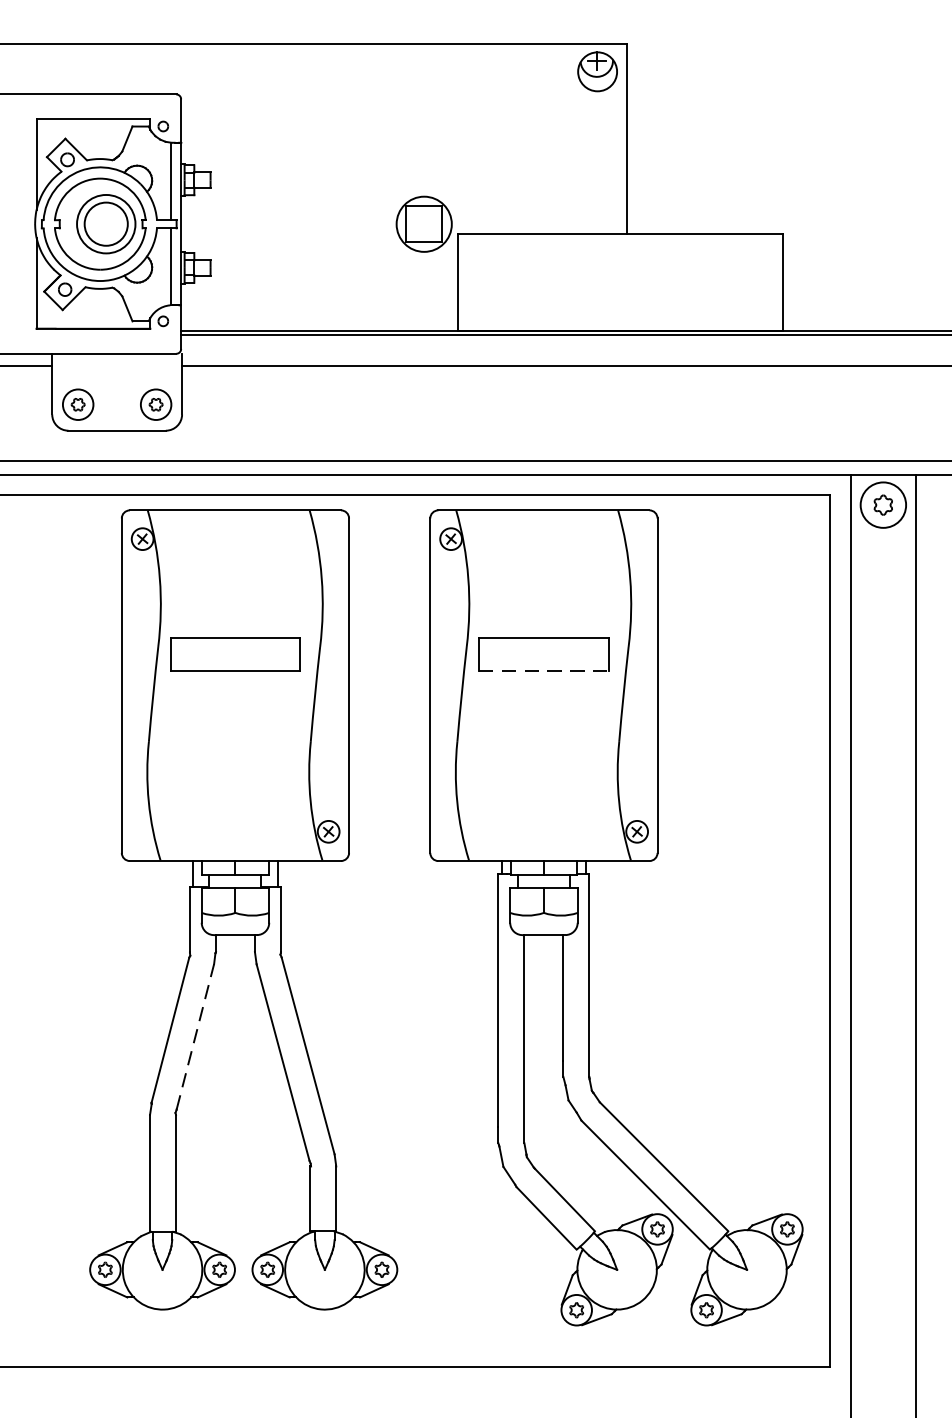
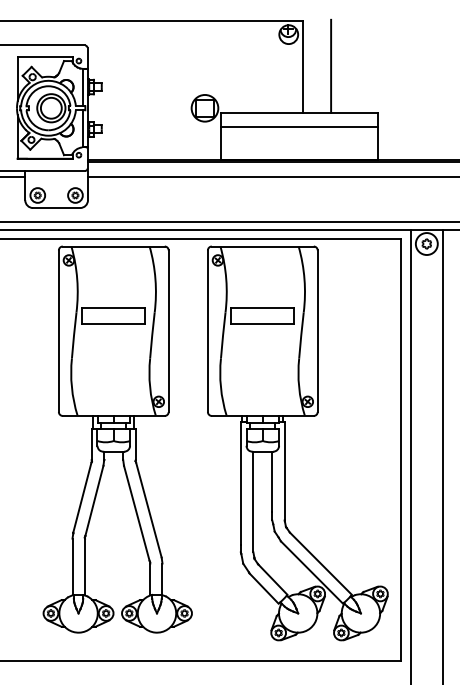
line: (686, 137) -> (331, 66), added
line: (619, 263) -> (299, 127), added
line: (545, 671) -> (263, 324), dashed -> solid
line: (195, 1036) -> (94, 500), dashed -> solid

